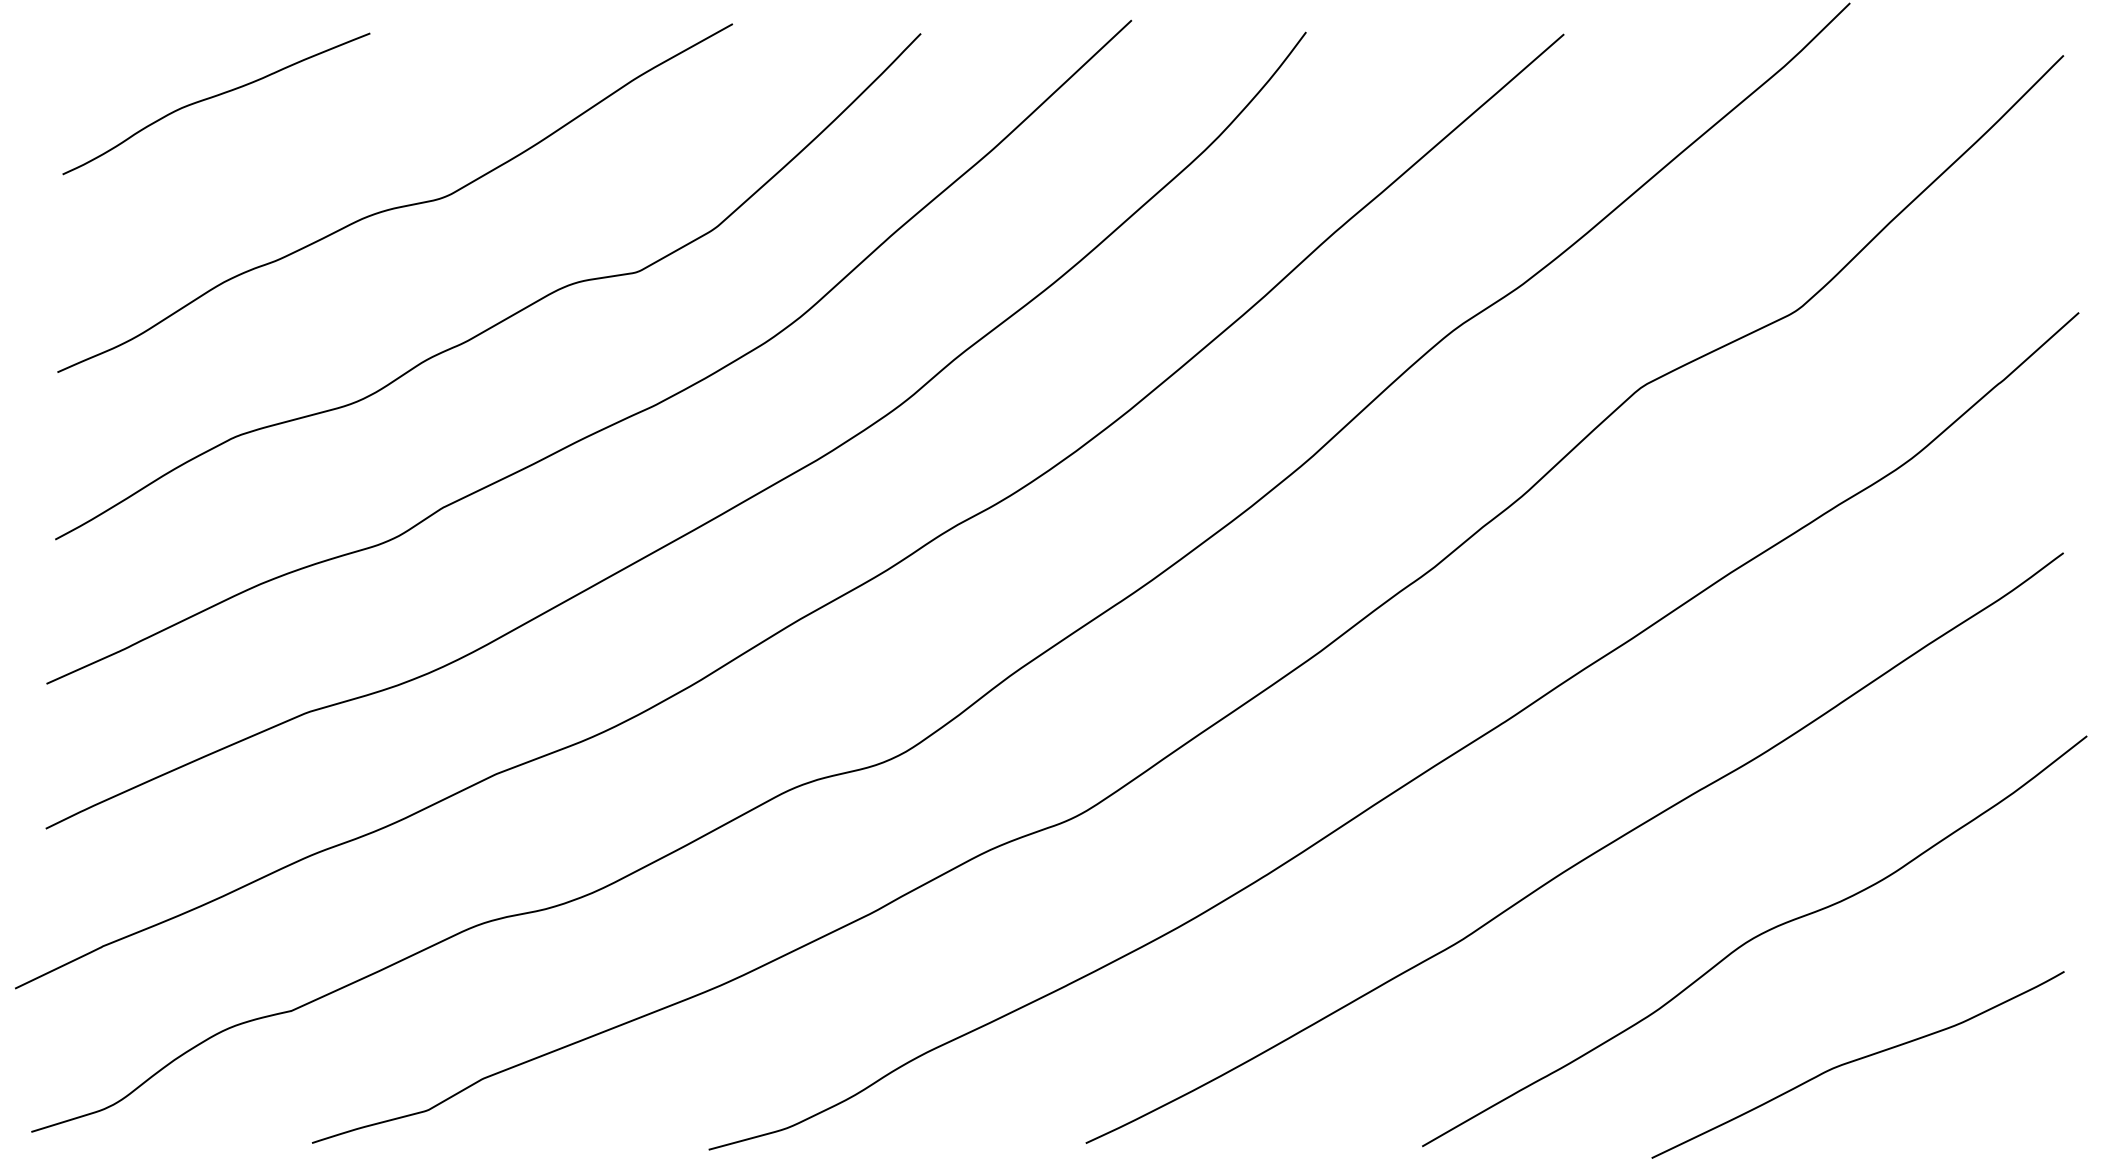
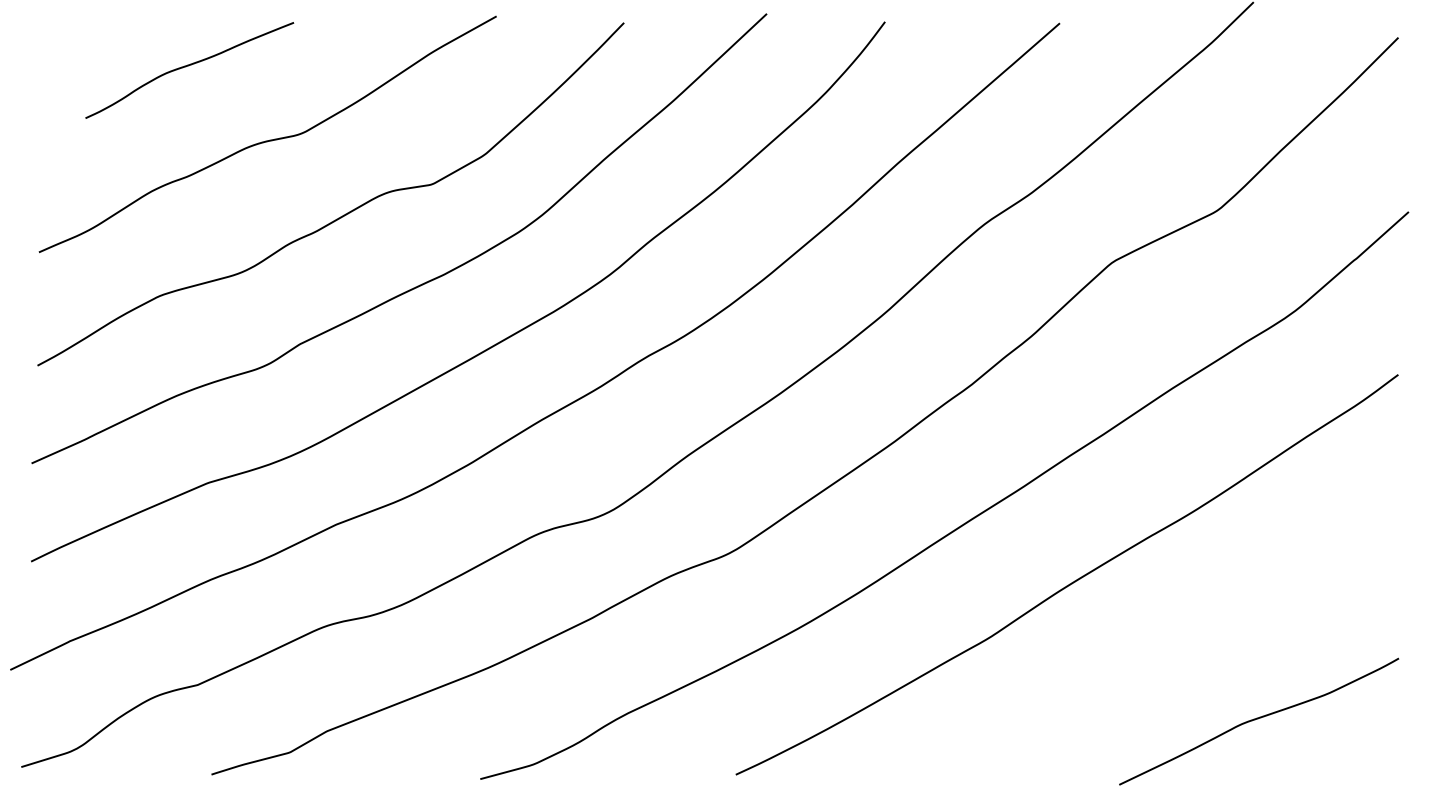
curve: (214, 98) -> (188, 66), moved
curve: (1753, 939) -> (1188, 636), removed

